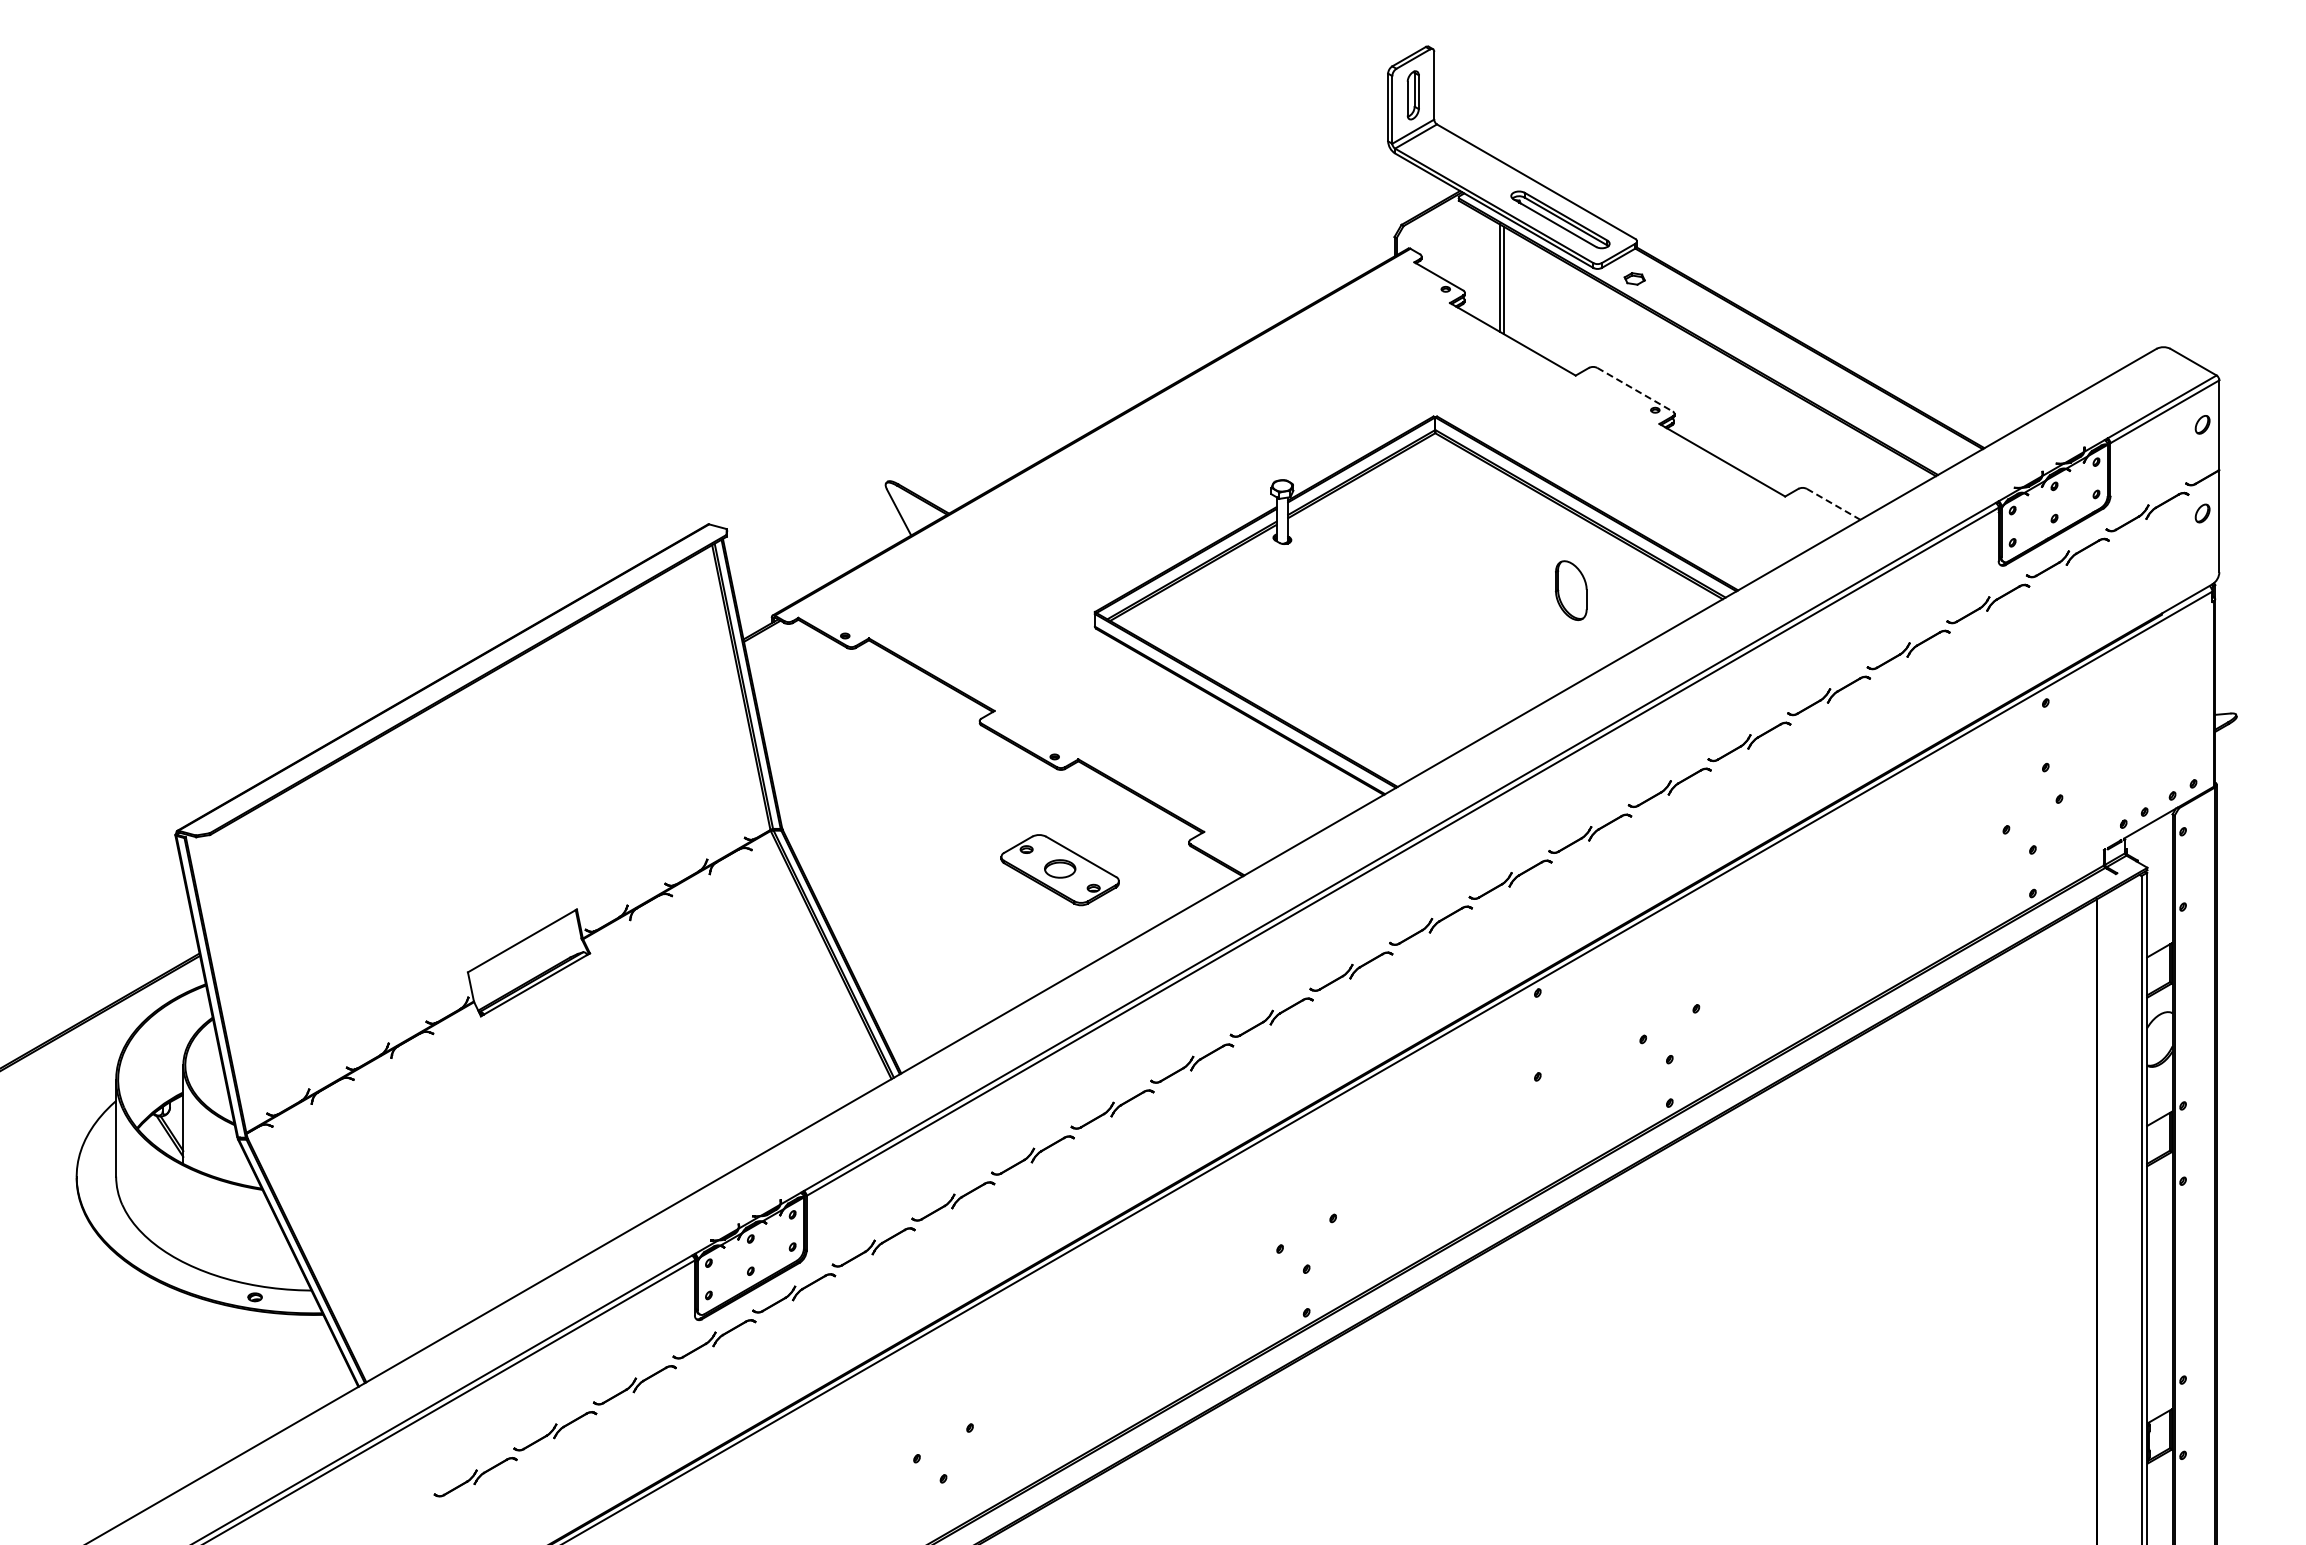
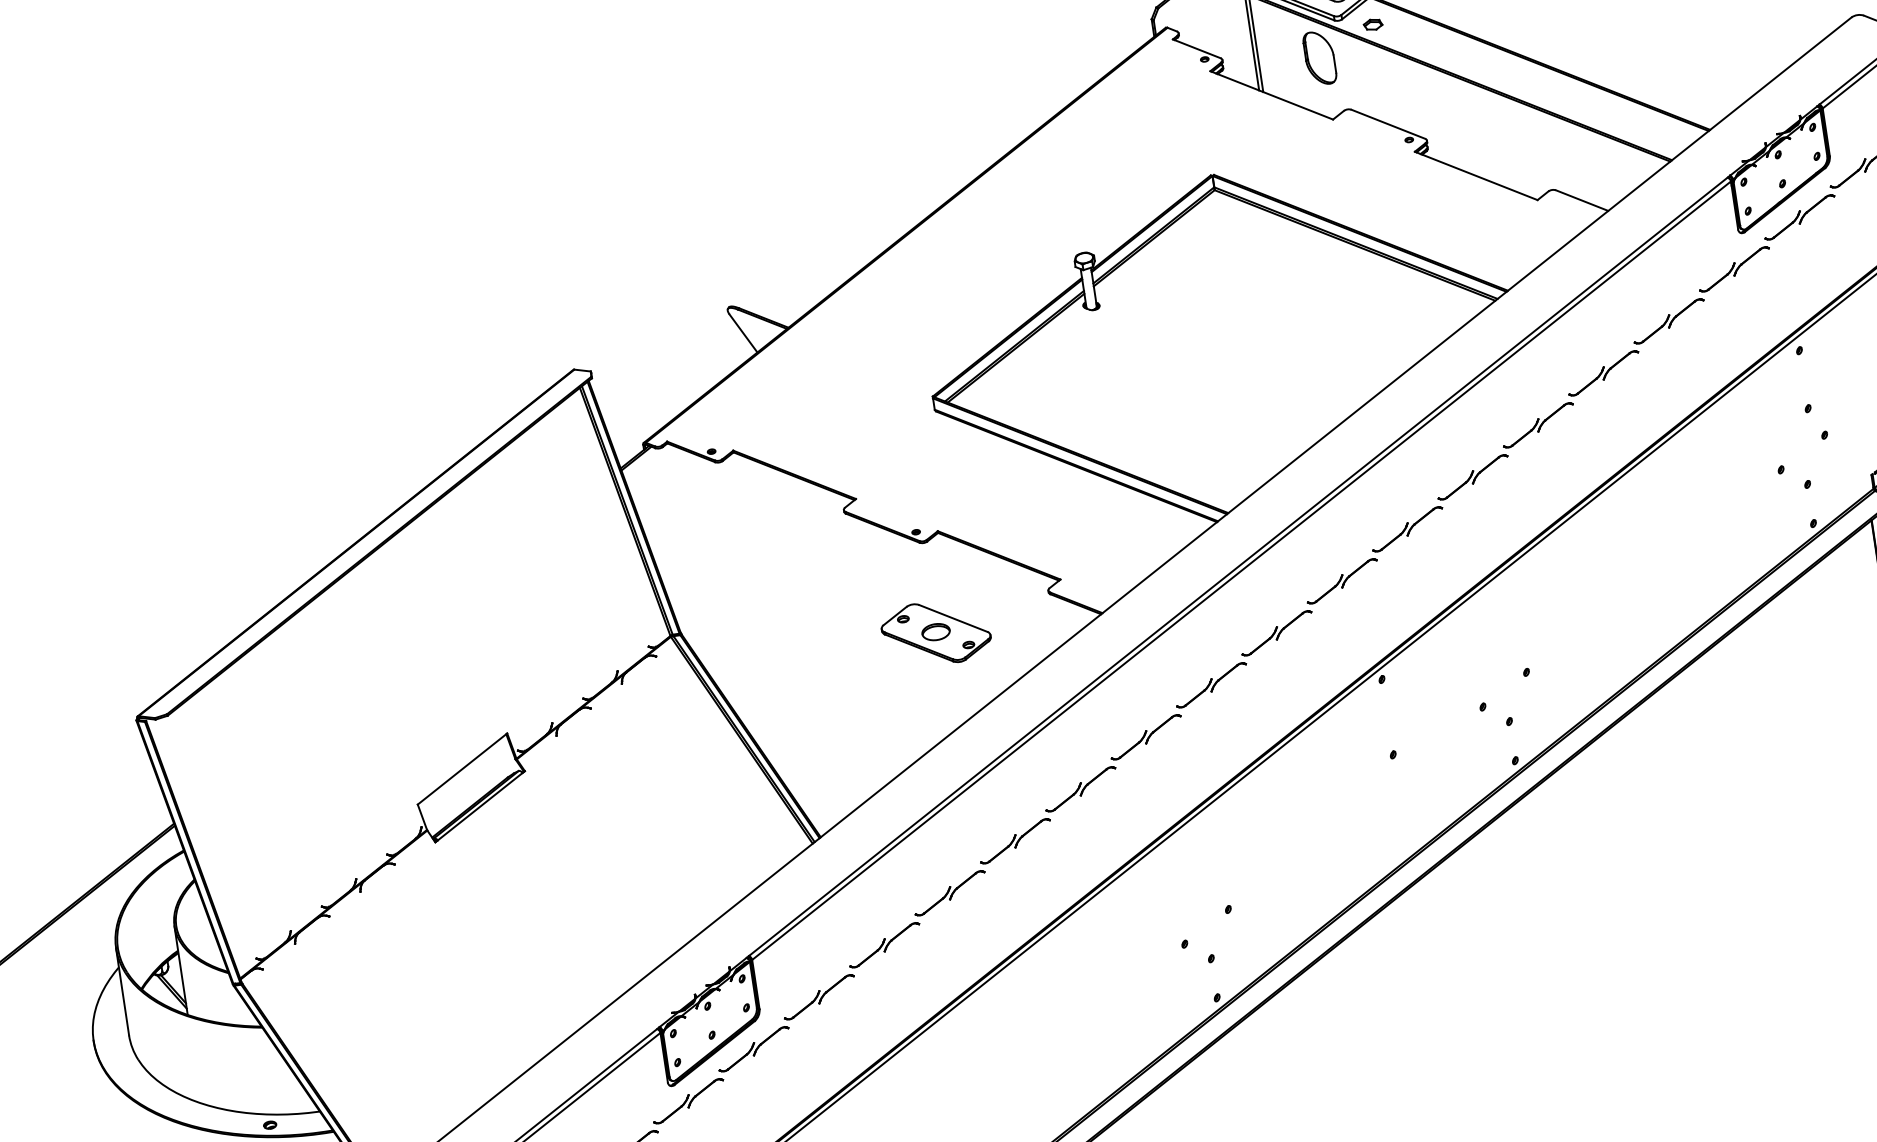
line: (1635, 389) -> (1388, 124), dashed -> solid
line: (1833, 504) -> (1582, 200), dashed -> solid
part: (1571, 590) -> (1320, 58), moved

